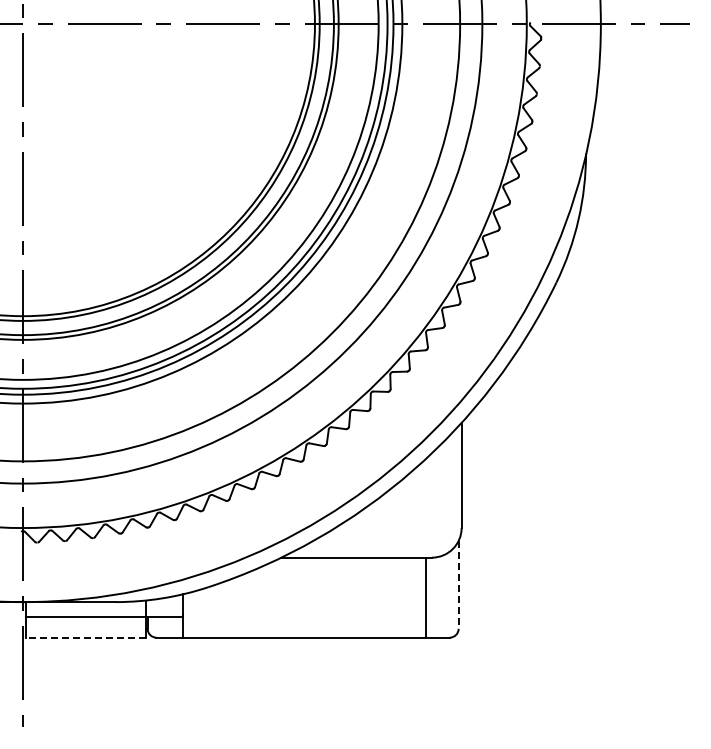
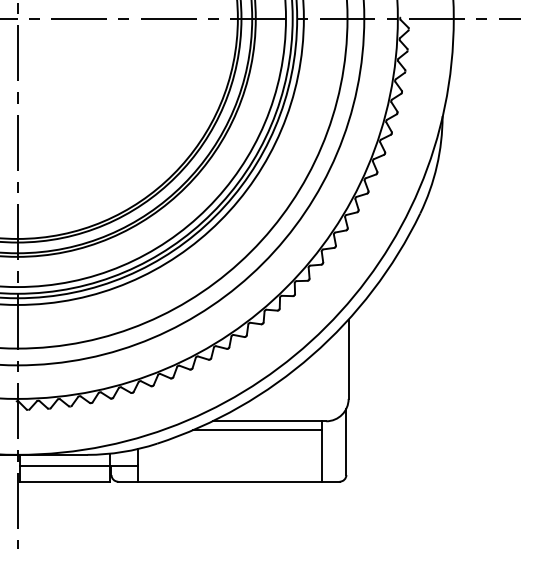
line: (340, 569) -> (257, 430), added
line: (458, 584) -> (346, 441), dashed -> solid
line: (86, 637) -> (65, 481), dashed -> solid

